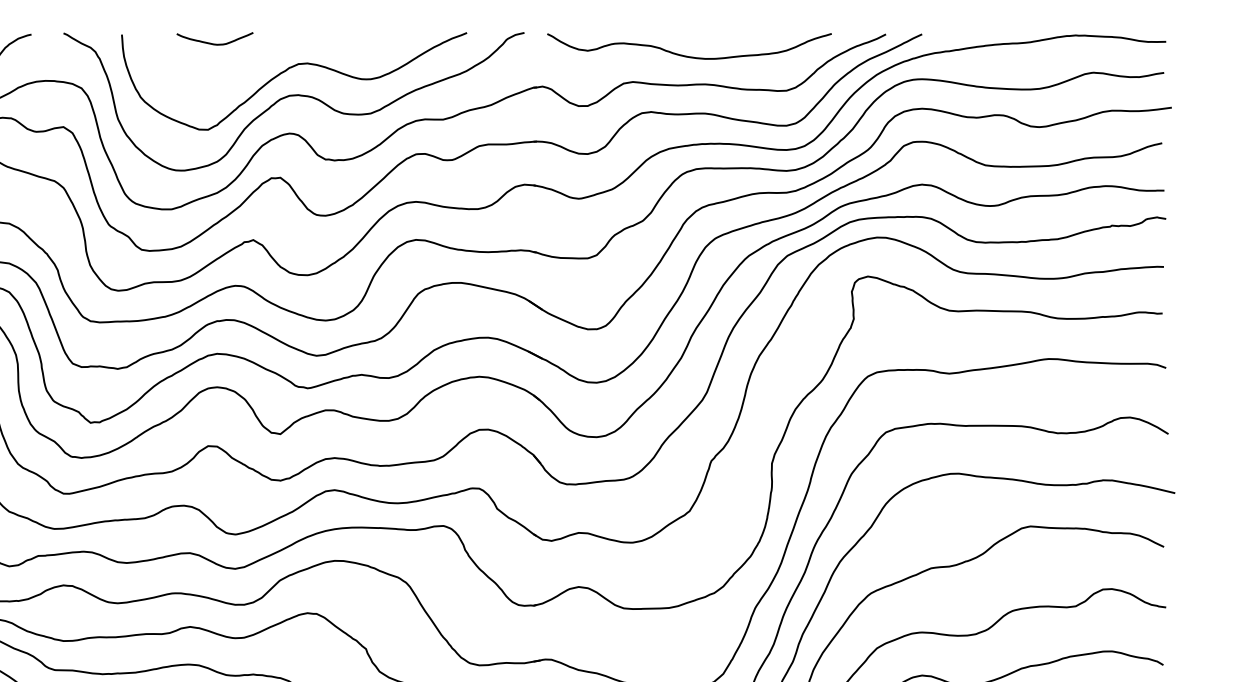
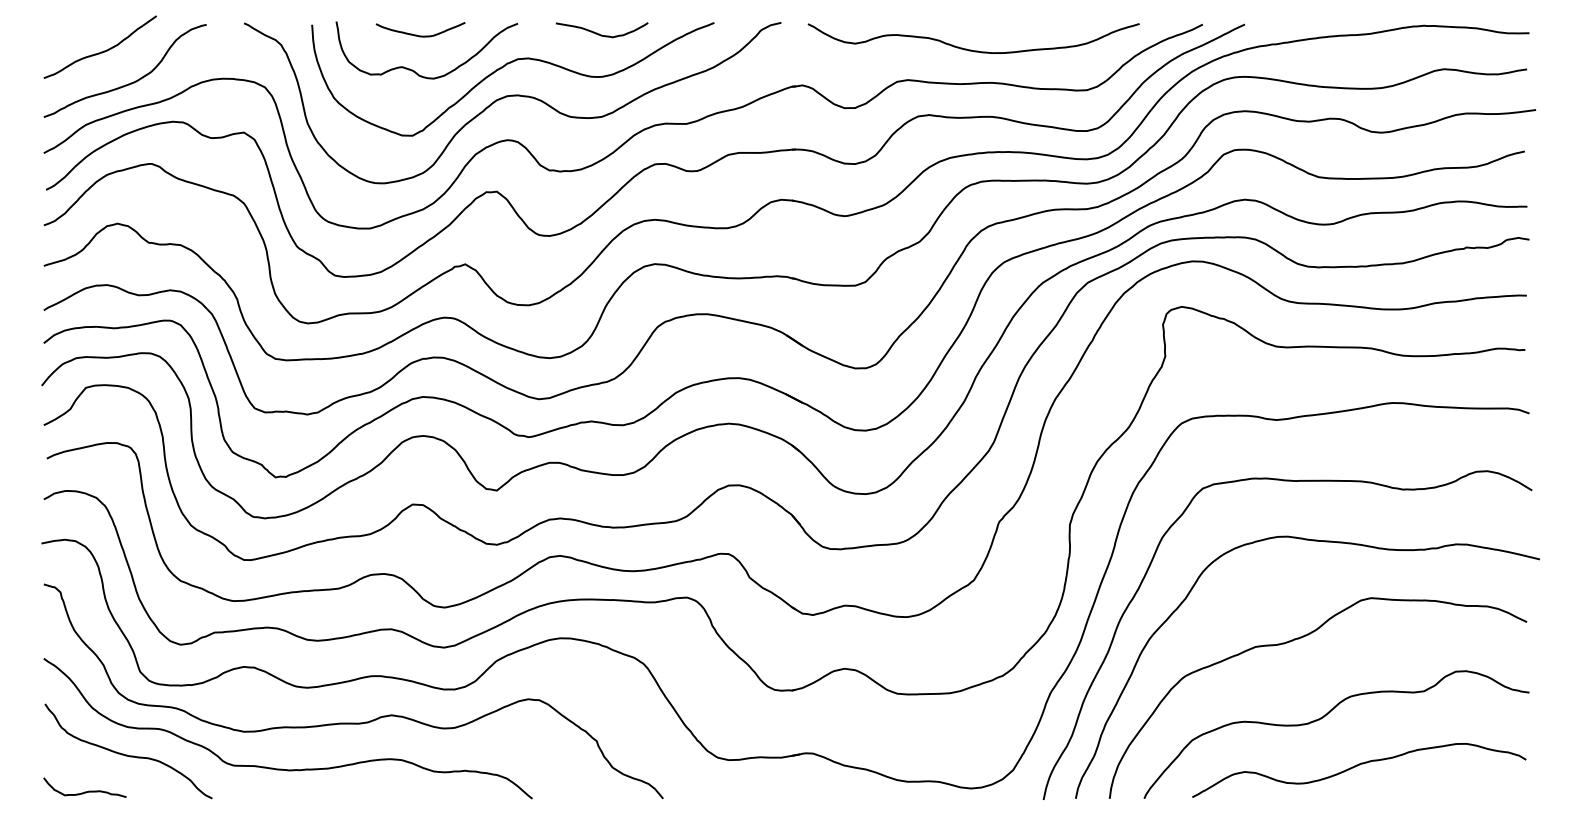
curve: (368, 42) -> (599, 33), added
curve: (209, 73) -> (414, 70), added

